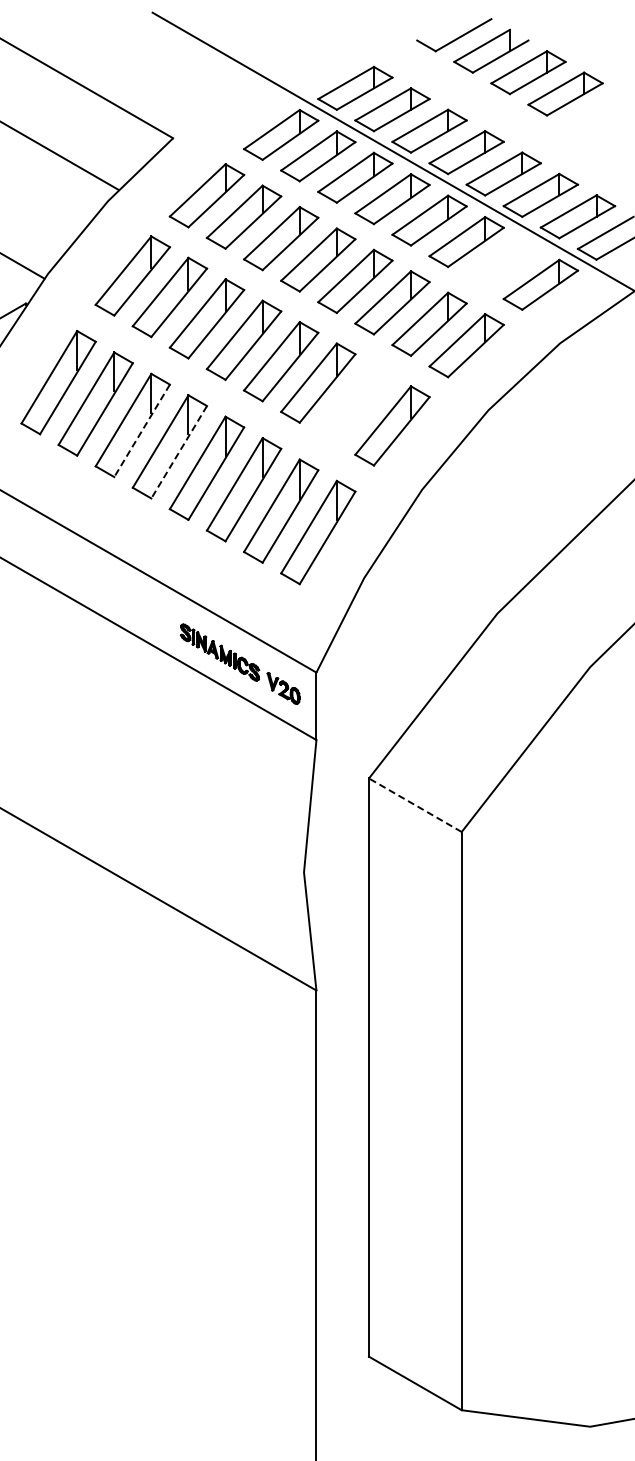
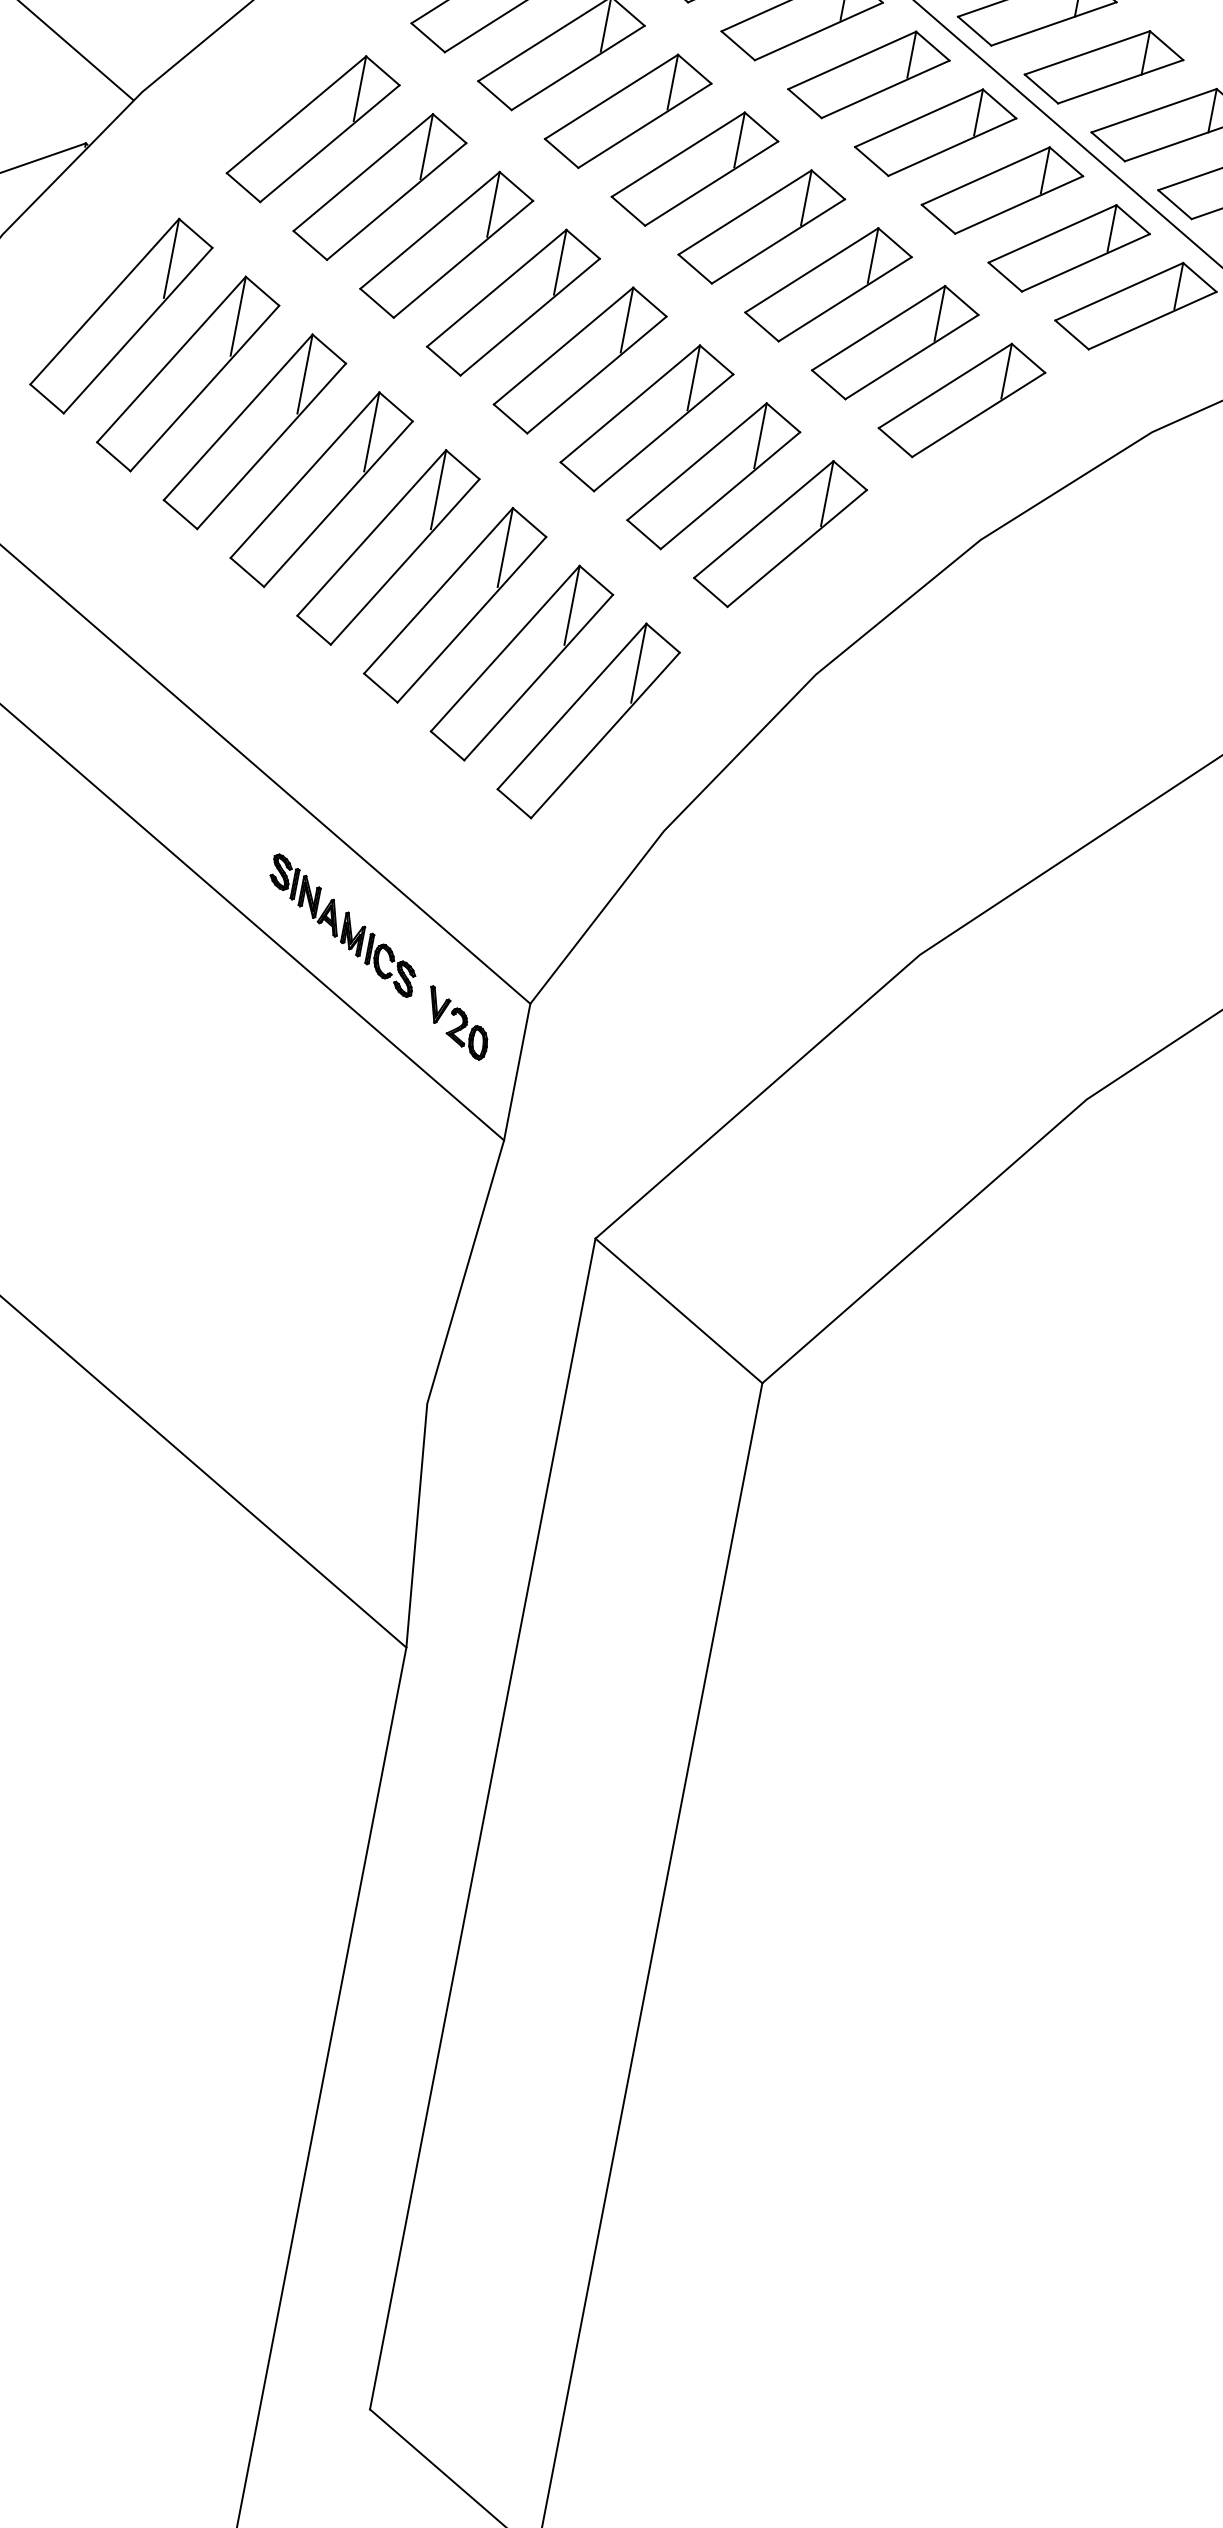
part: (503, 263) -> (1068, 248), added
part: (355, 404) -> (713, 476), added
line: (142, 430) -> (272, 445), dashed -> solid
line: (179, 452) -> (338, 504), dashed -> solid
line: (415, 805) -> (679, 1311), dashed -> solid

